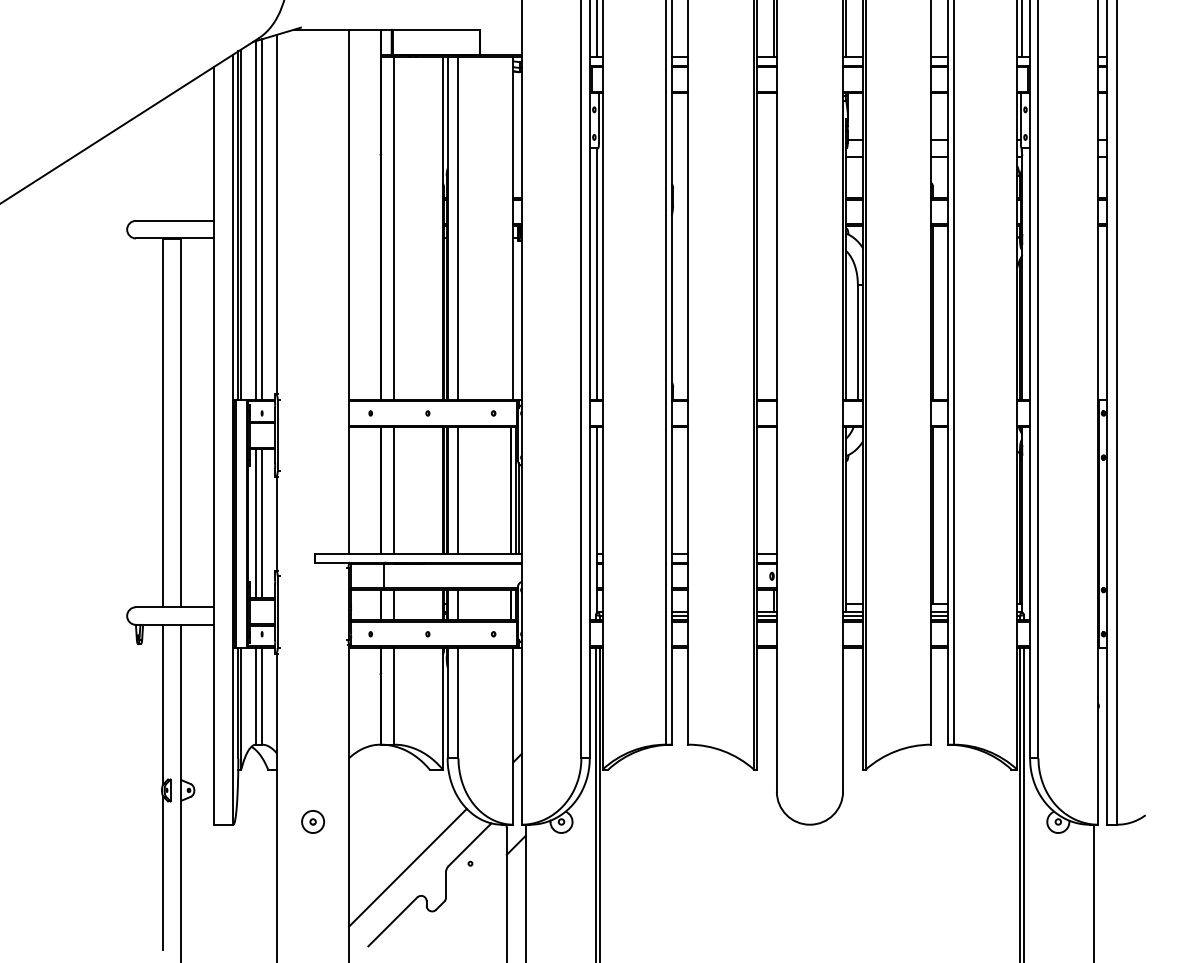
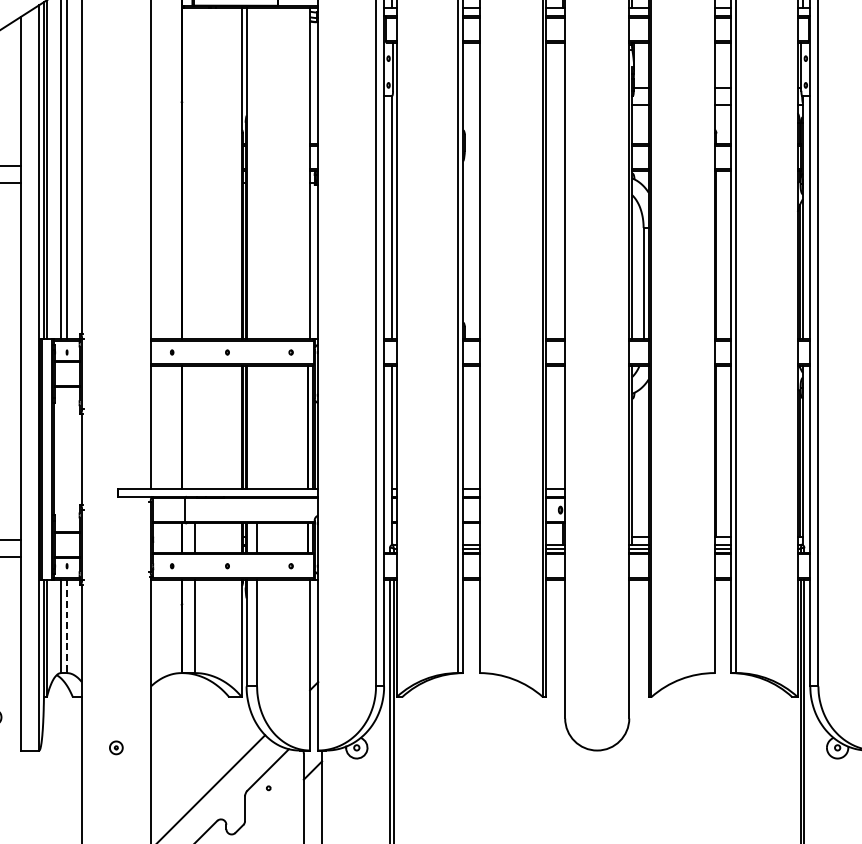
line: (394, 228) -> (195, 173), removed
line: (458, 228) -> (257, 173), removed
line: (394, 490) -> (195, 427), removed
line: (458, 490) -> (257, 427), removed
line: (256, 523) -> (61, 459), removed
line: (261, 523) -> (66, 459), removed
line: (261, 696) -> (66, 626), solid -> dashed
part: (312, 821) -> (115, 747), size x0.6

